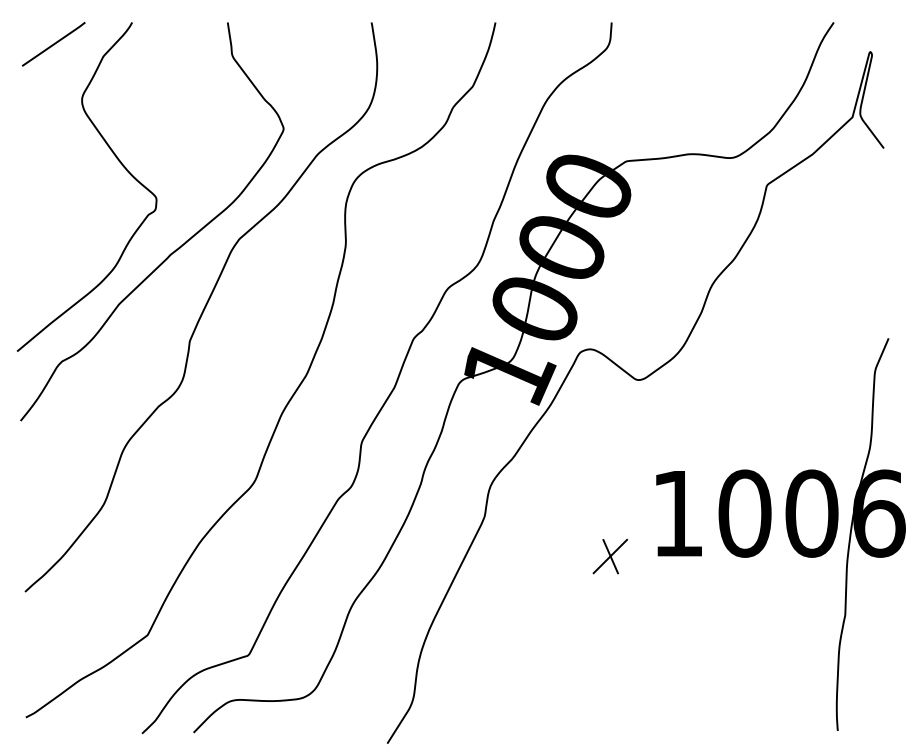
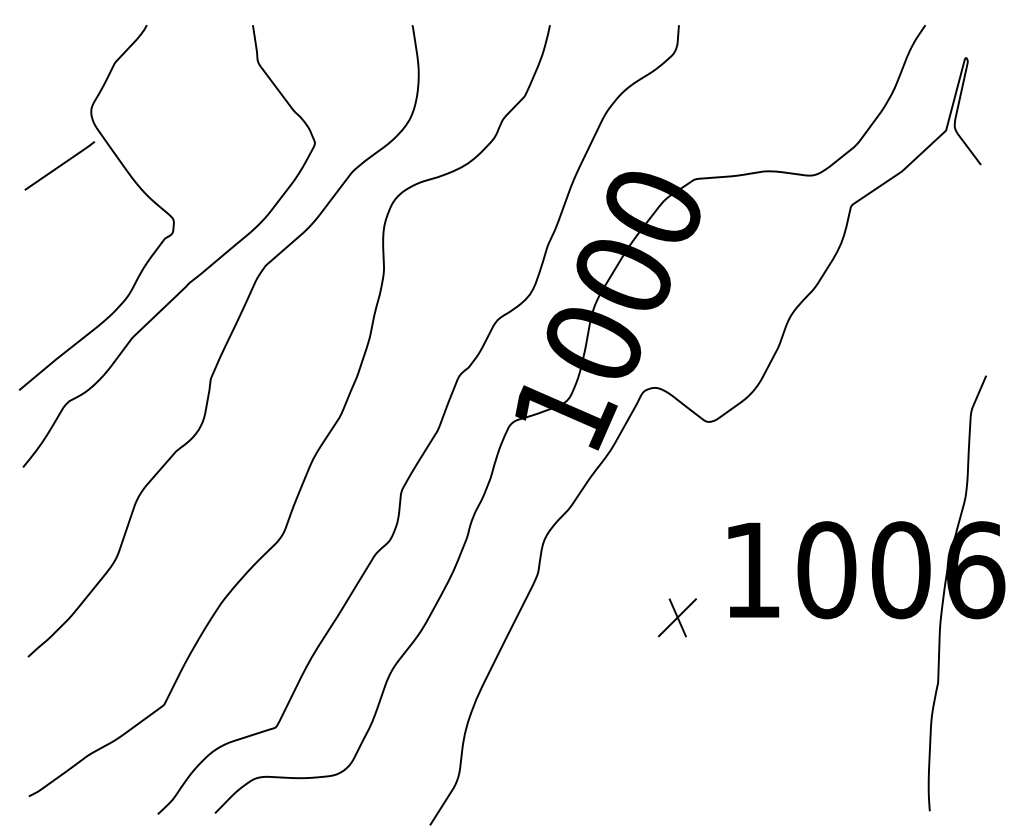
line: (53, 44) -> (59, 166), moved

